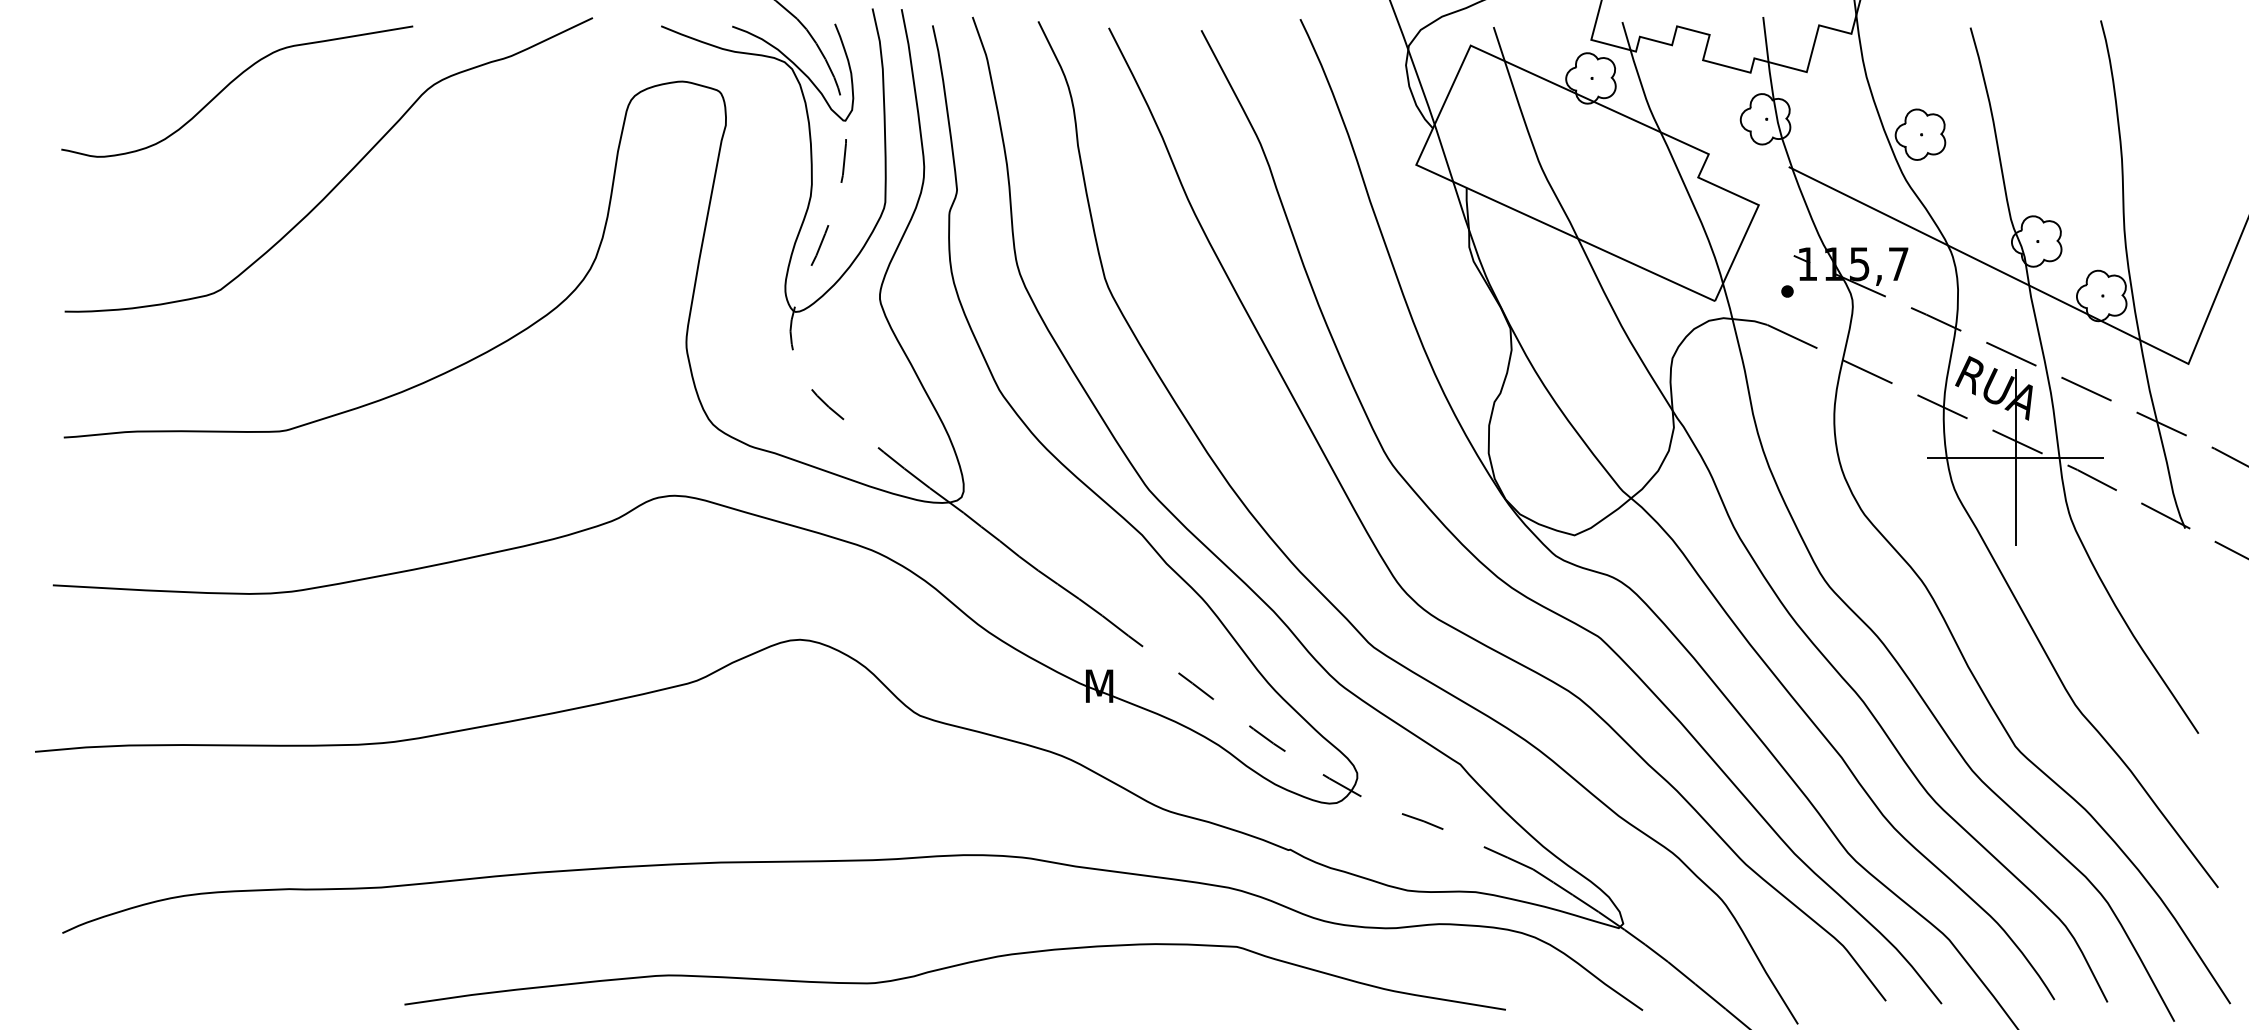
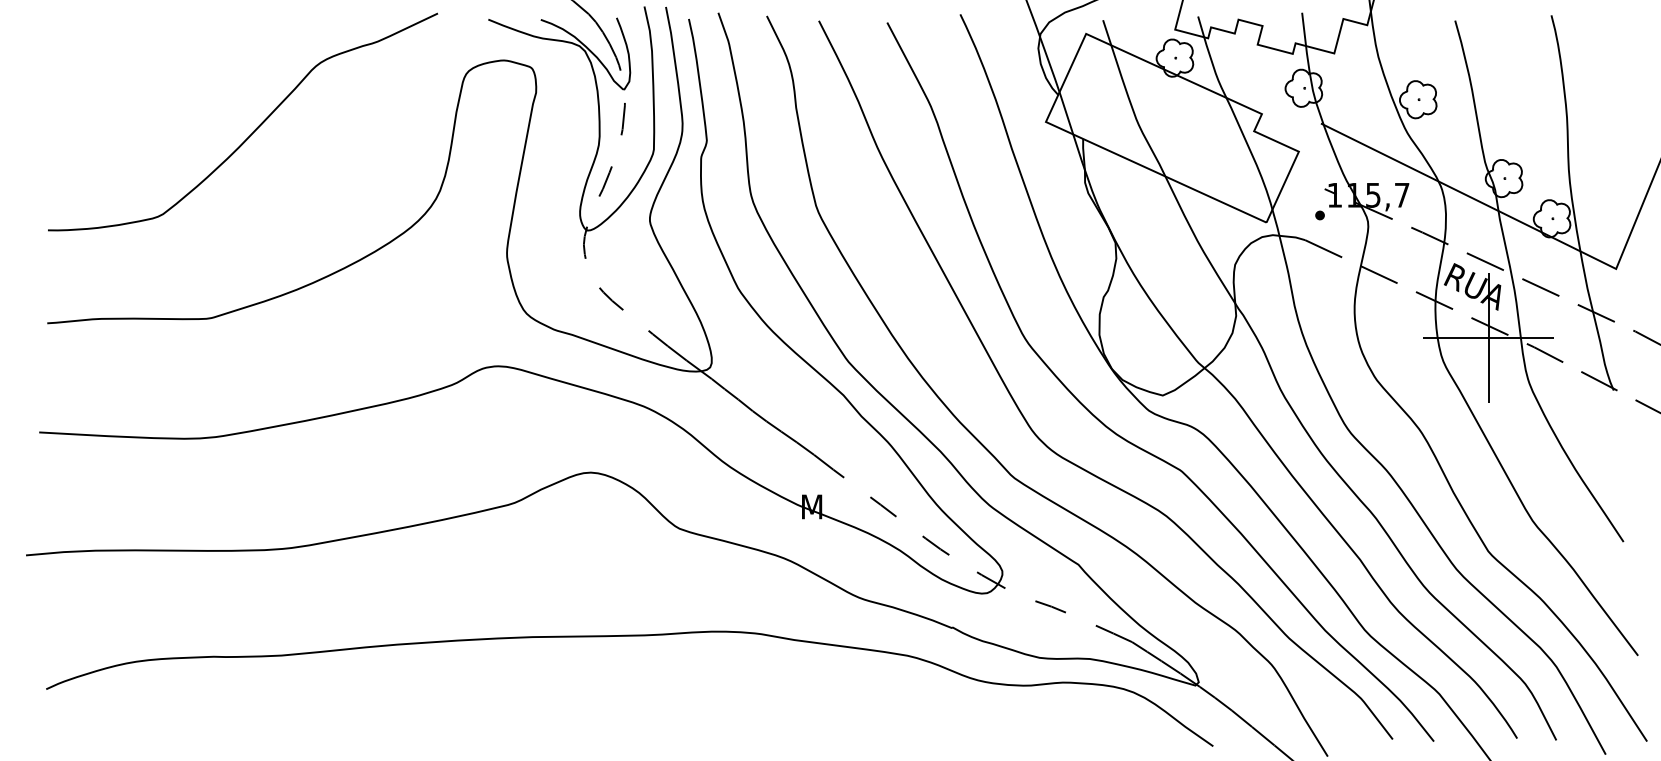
curve: (230, 84) -> (170, 62), removed
curve: (953, 967) -> (704, 714), removed

